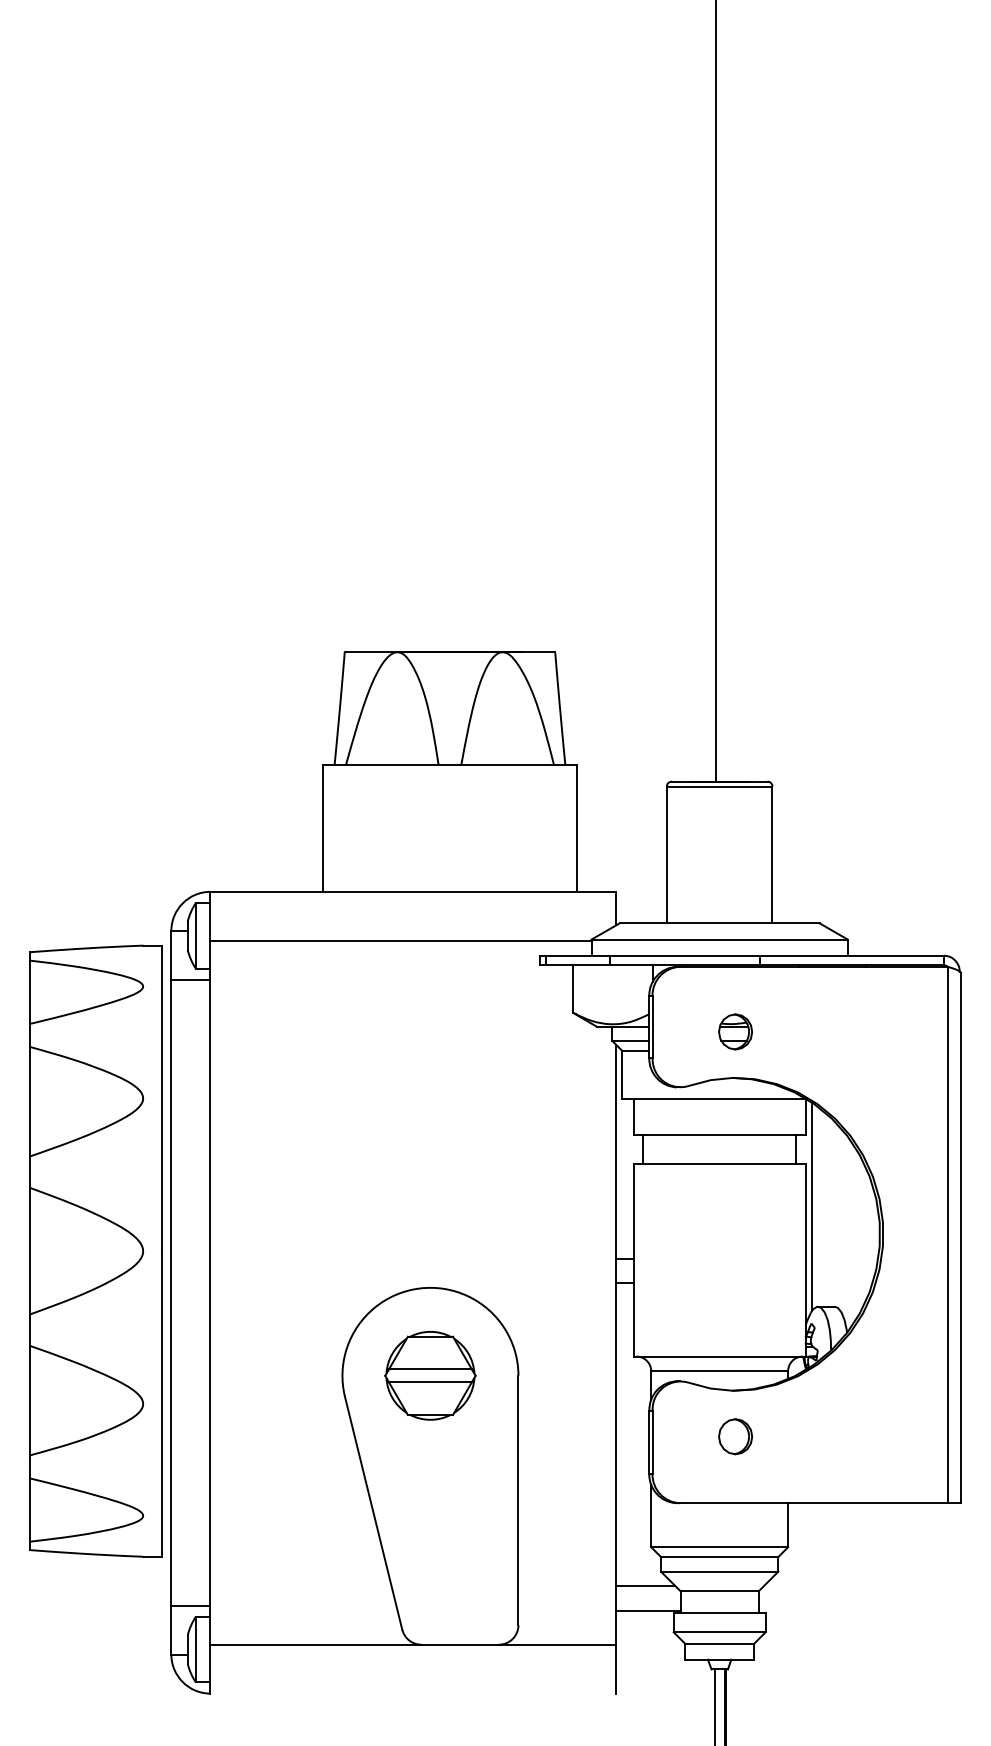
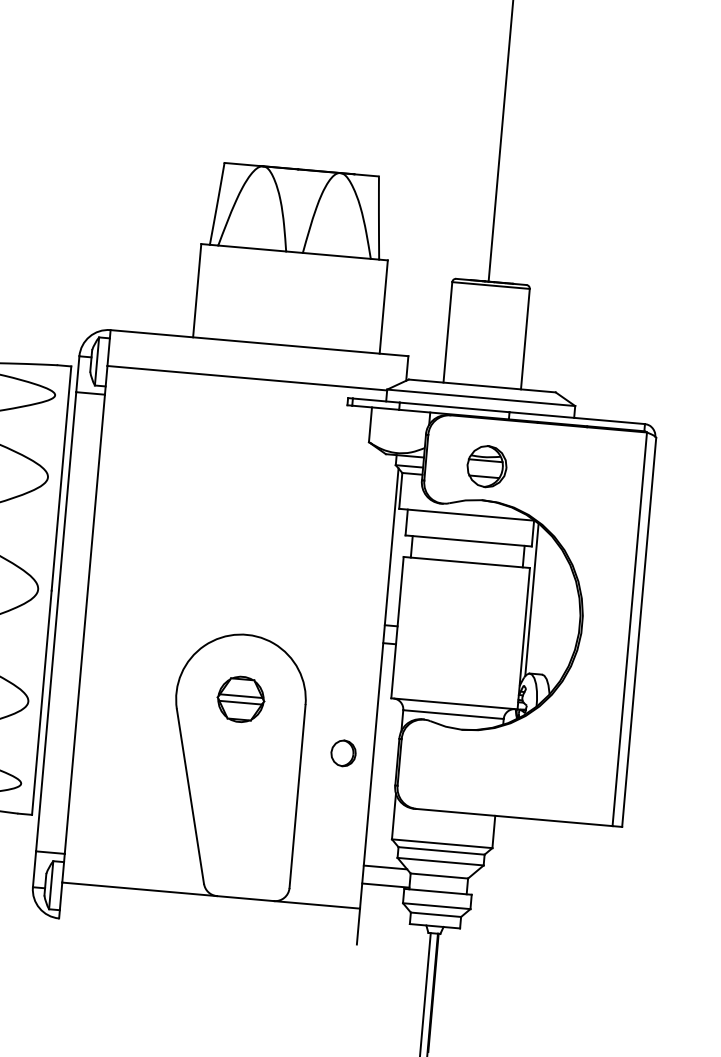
part: (735, 1031) -> (486, 466), size x1.6
part: (430, 1375) -> (241, 699), size x0.7
part: (735, 1436) -> (343, 753), moved

